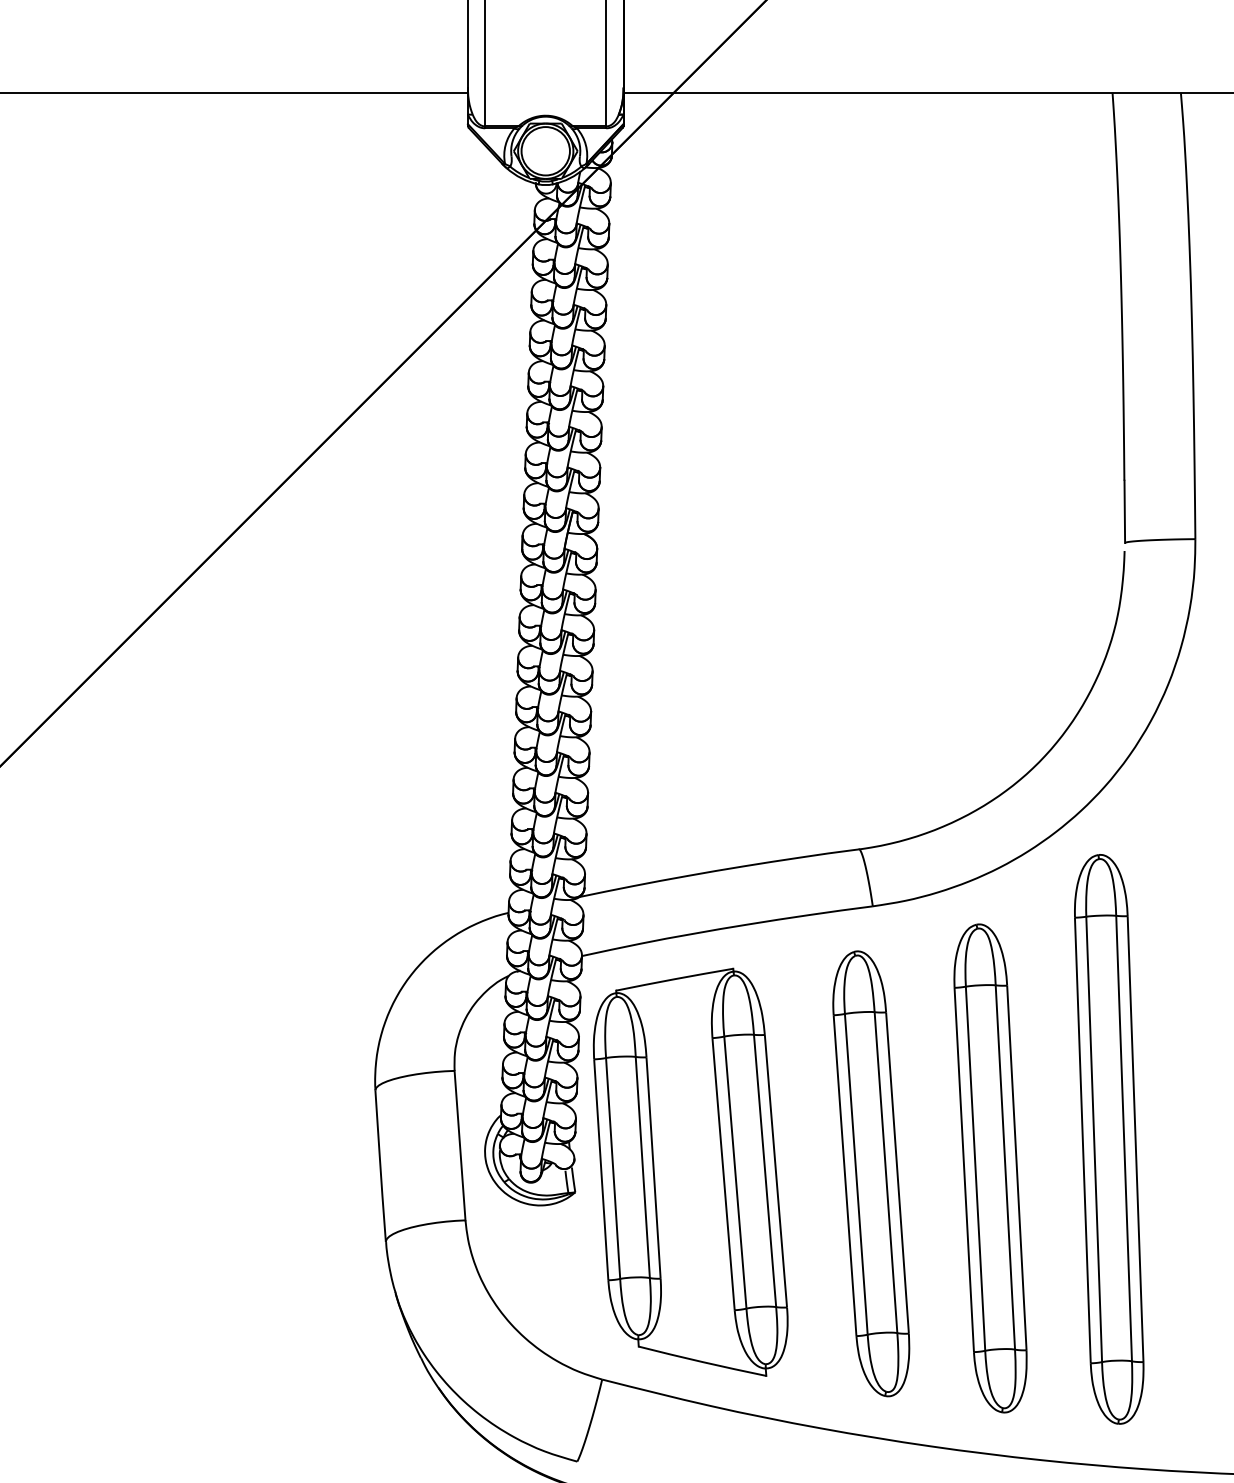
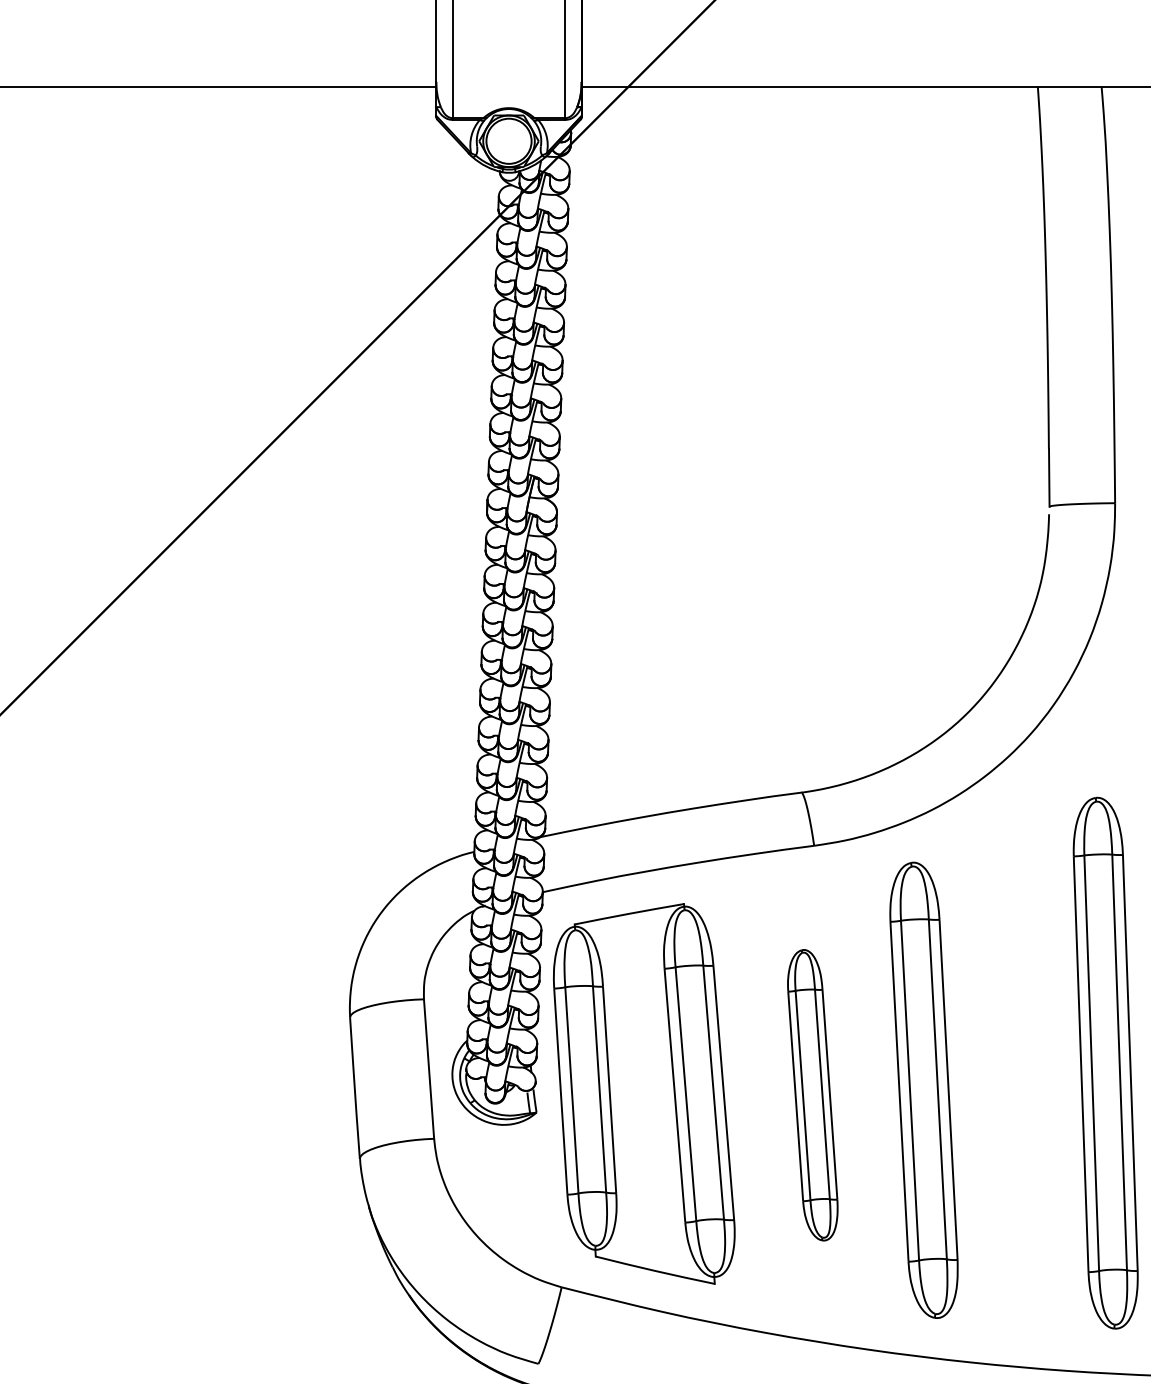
part: (1108, 1138) -> (1105, 1062), moved
part: (871, 1172) -> (812, 1094), size x0.7

